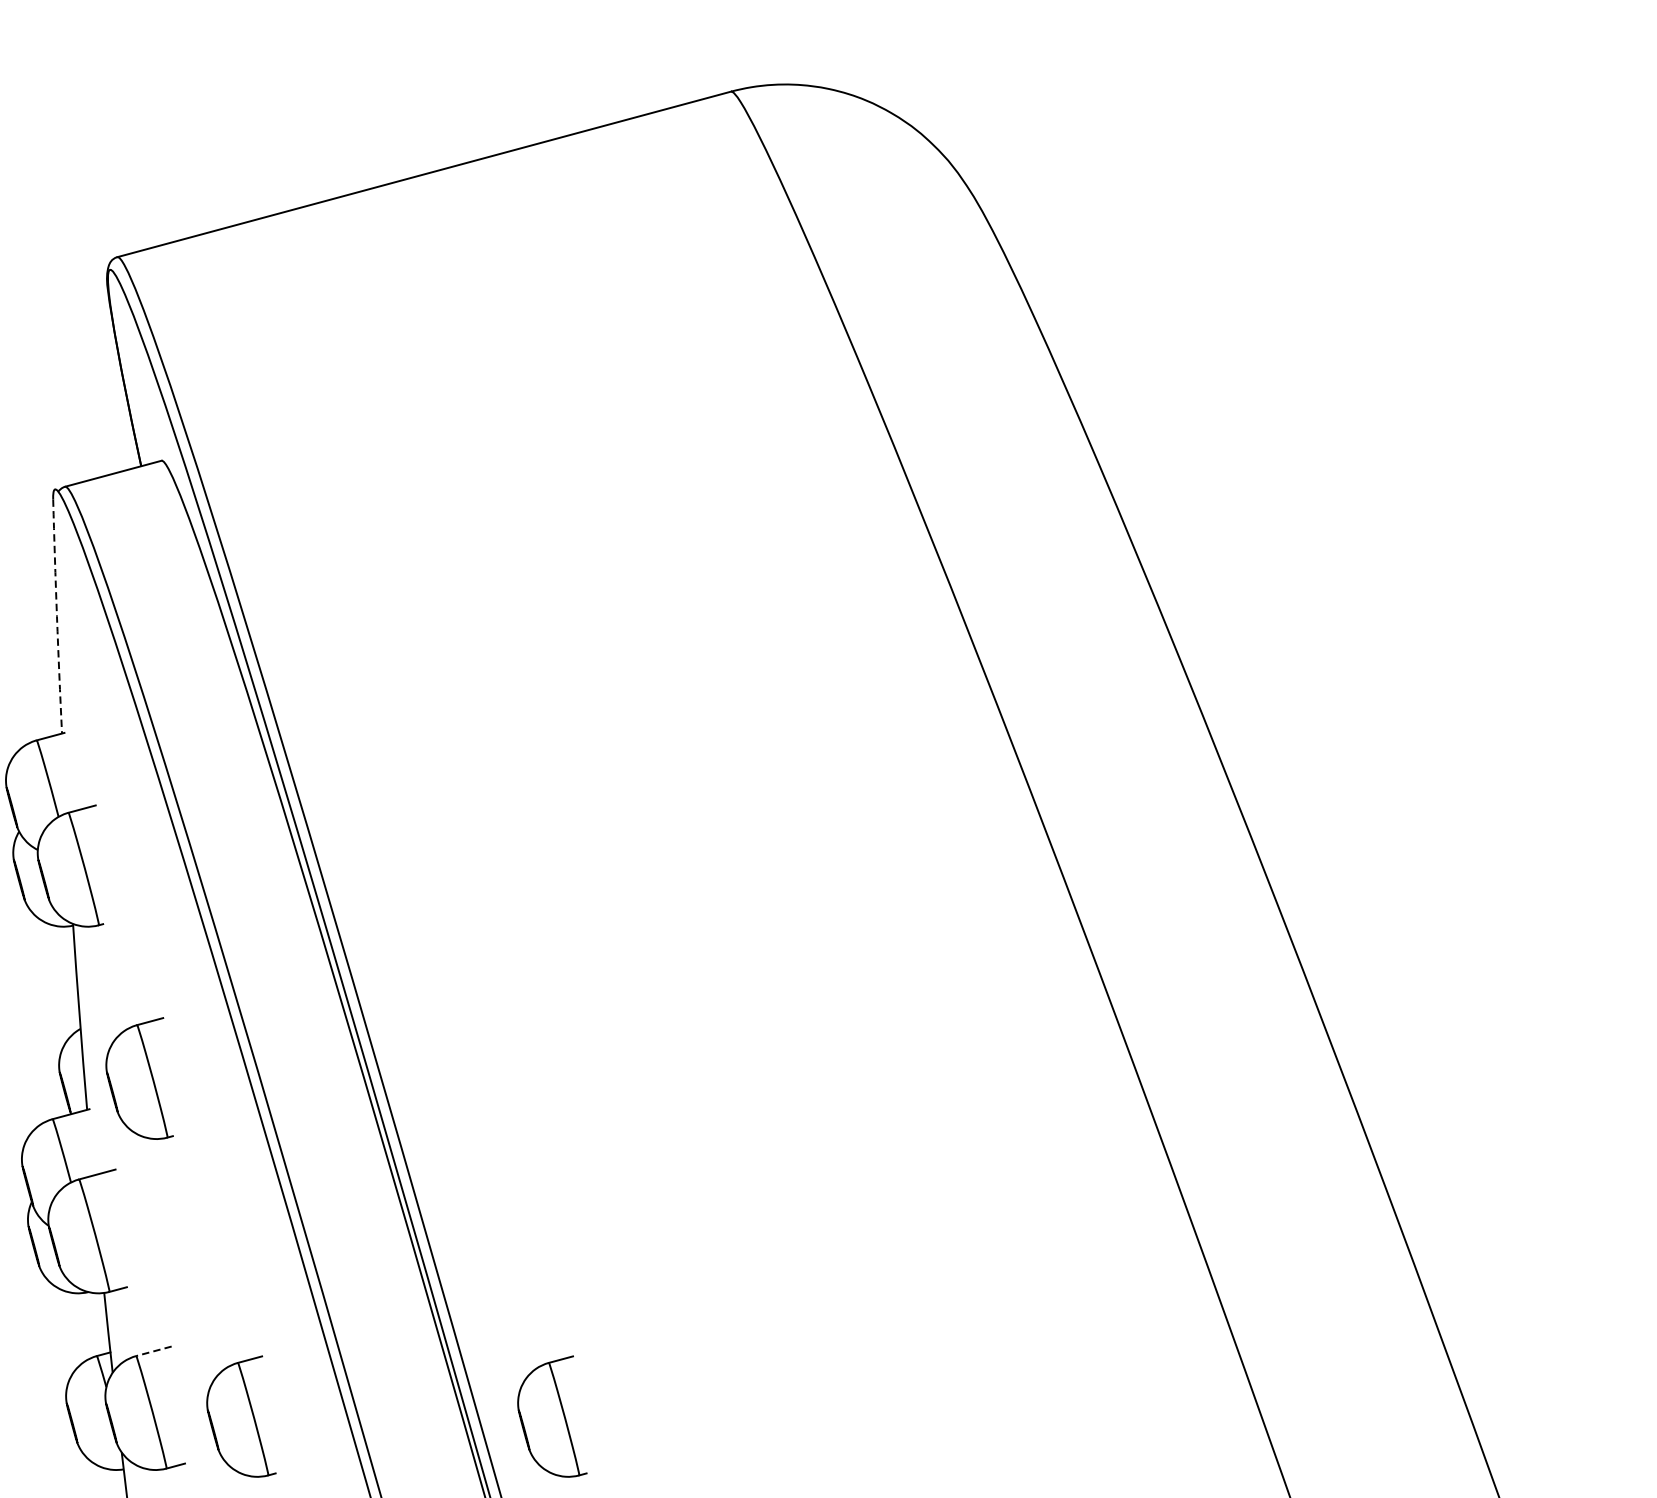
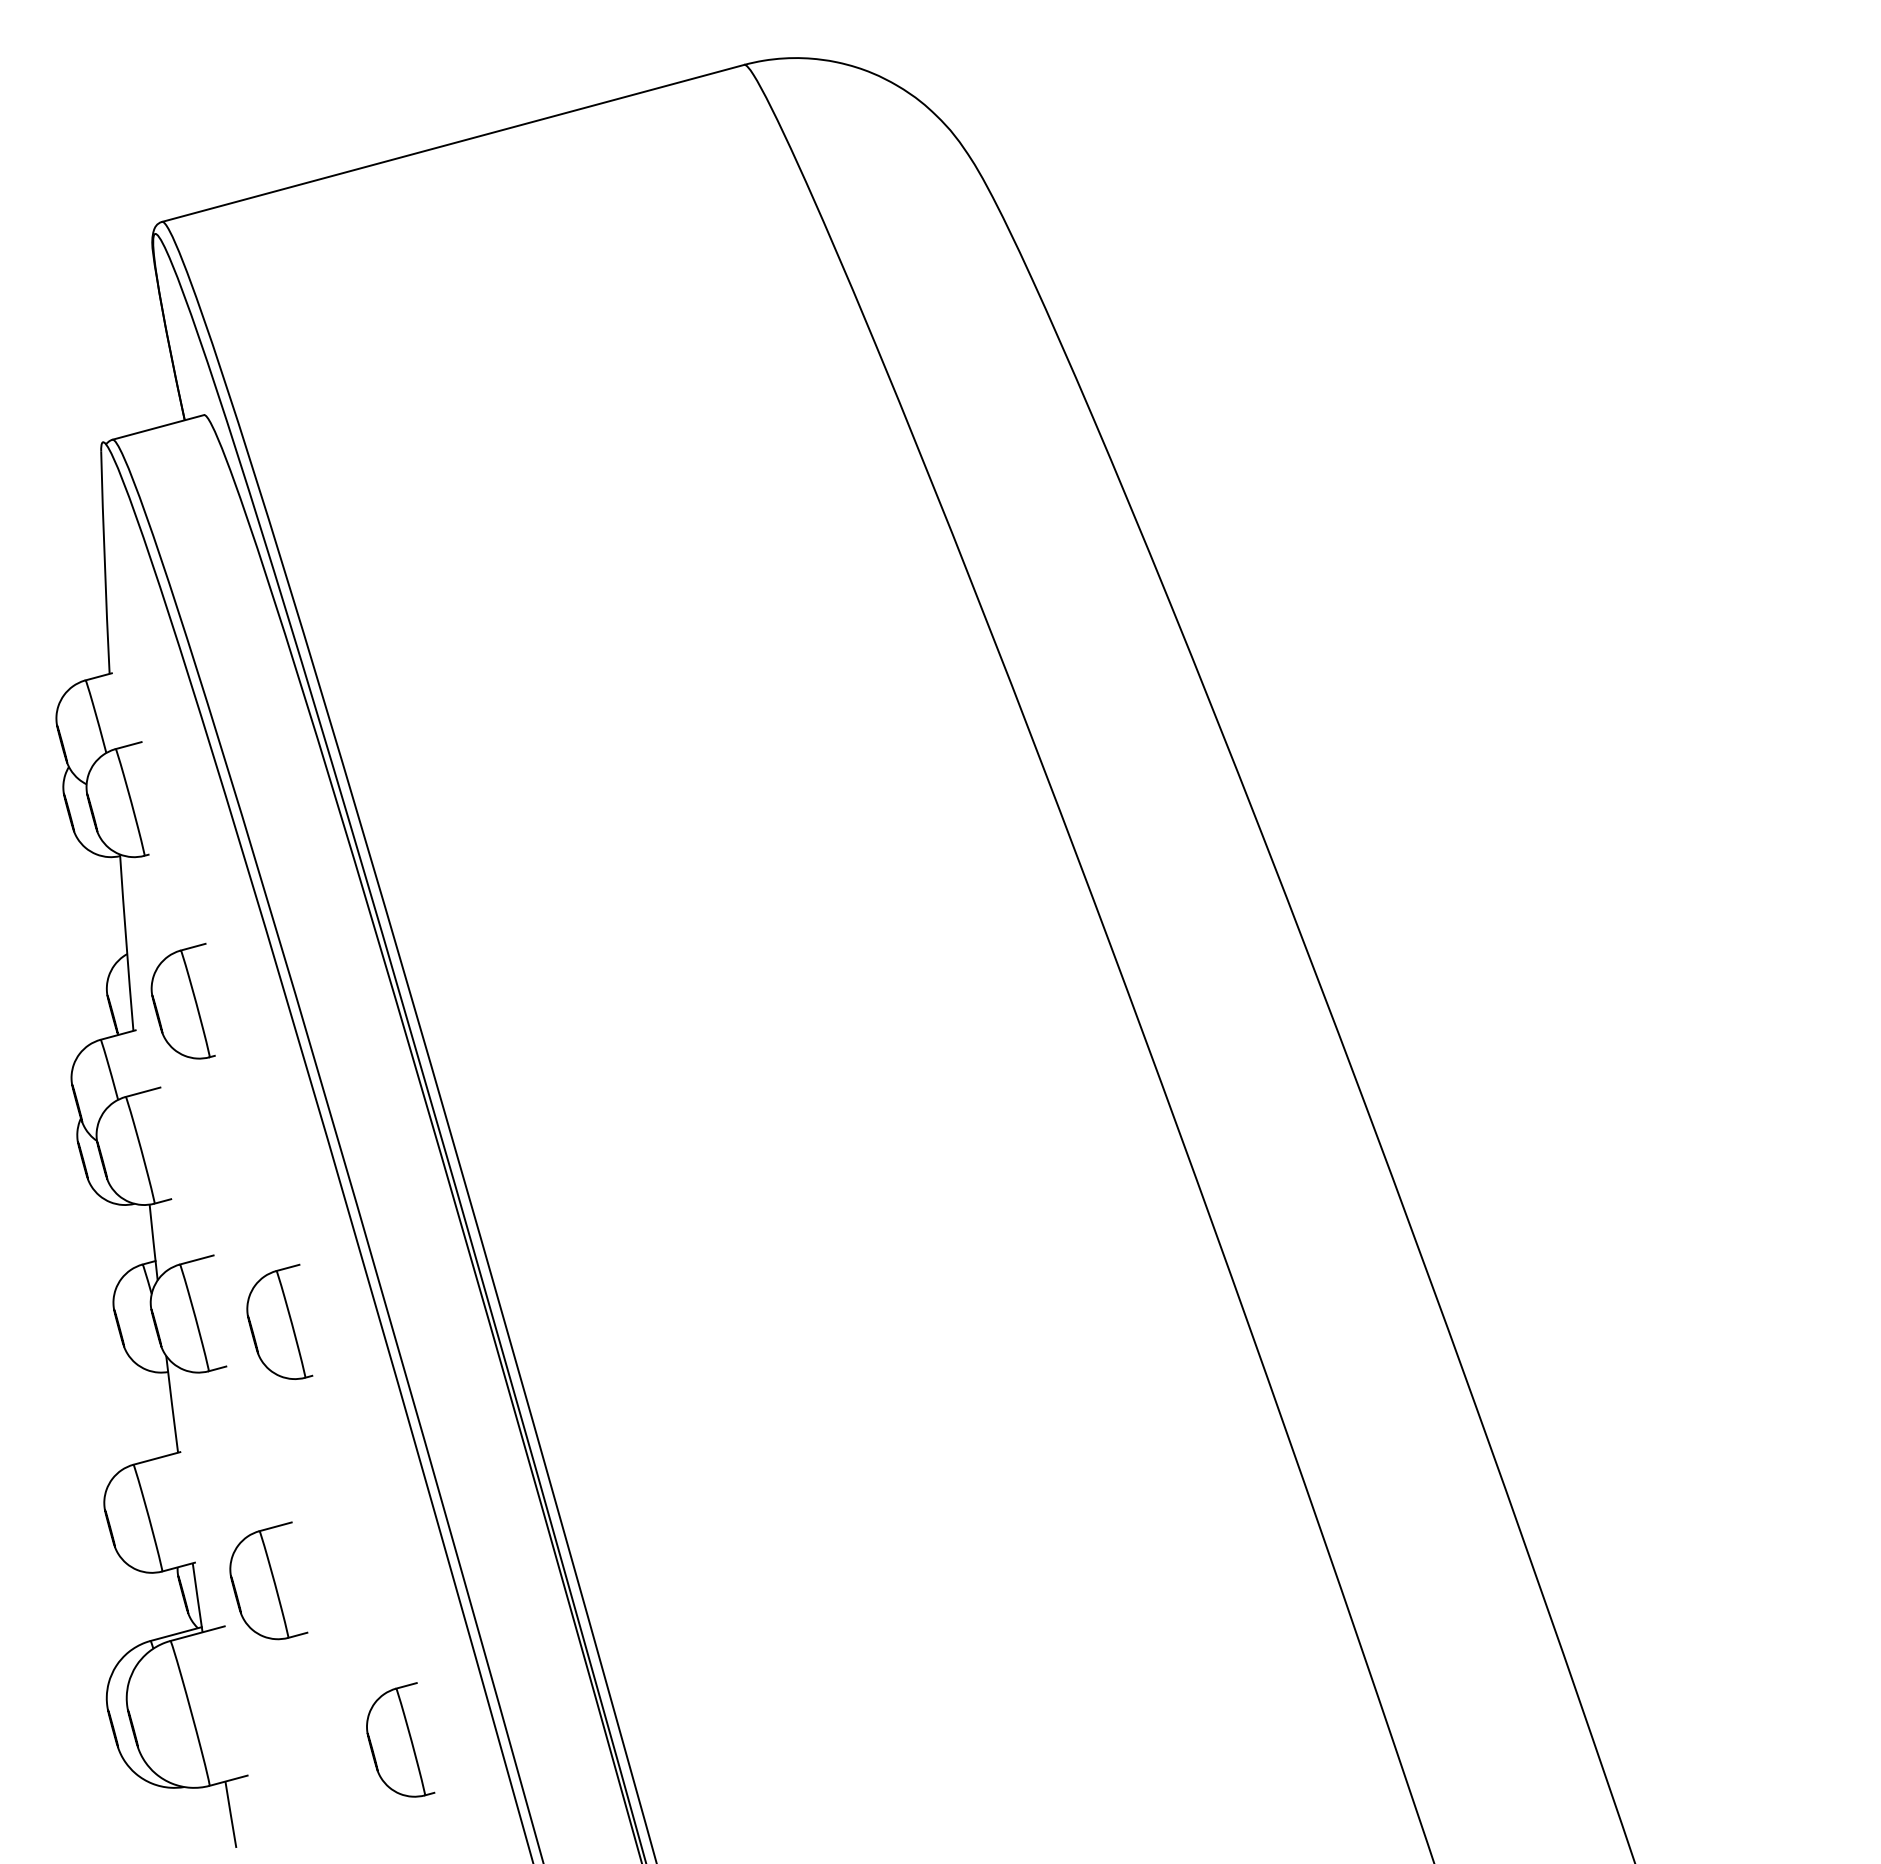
arc: (56, 616) -> (104, 562), dashed -> solid
line: (153, 1351) -> (196, 1260), dashed -> solid
part: (552, 1416) -> (574, 1321), removed

